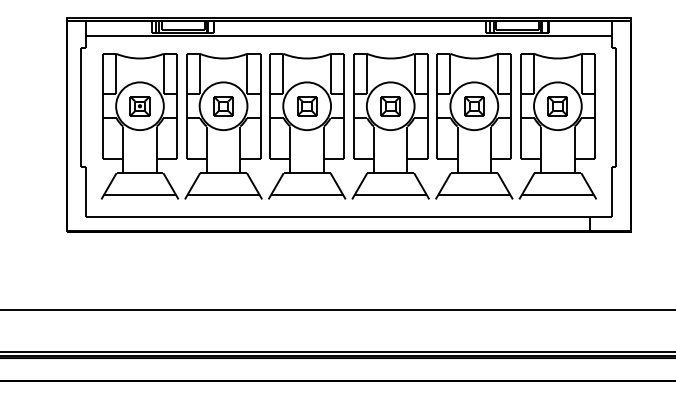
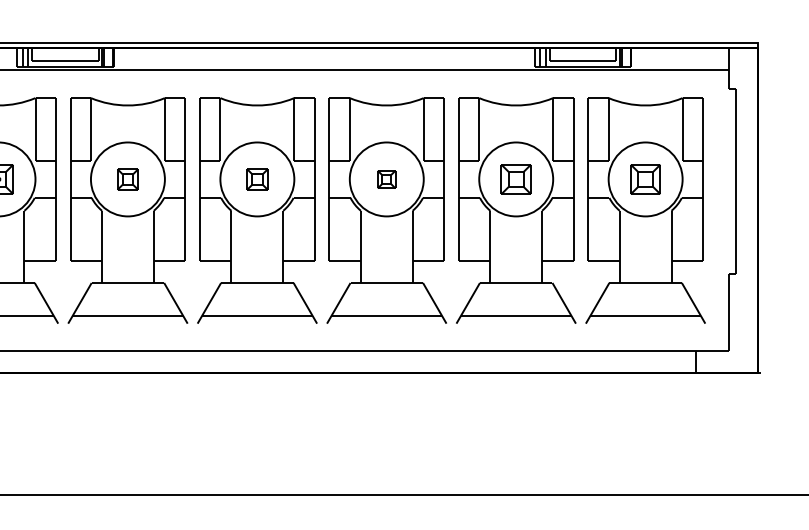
part: (223, 106) -> (127, 179), size x0.7
part: (307, 106) -> (257, 179), size x0.7
part: (390, 106) -> (386, 179), size x0.6

